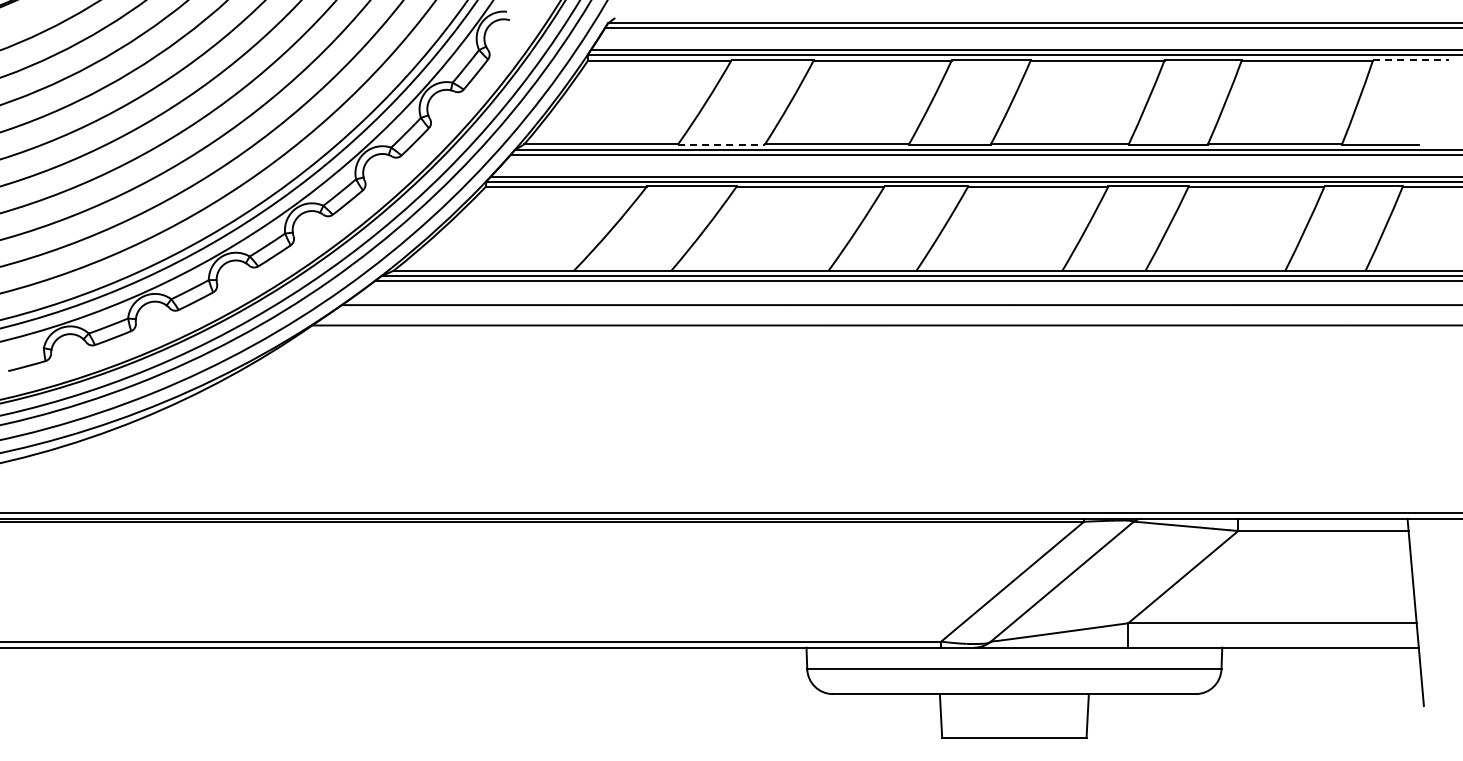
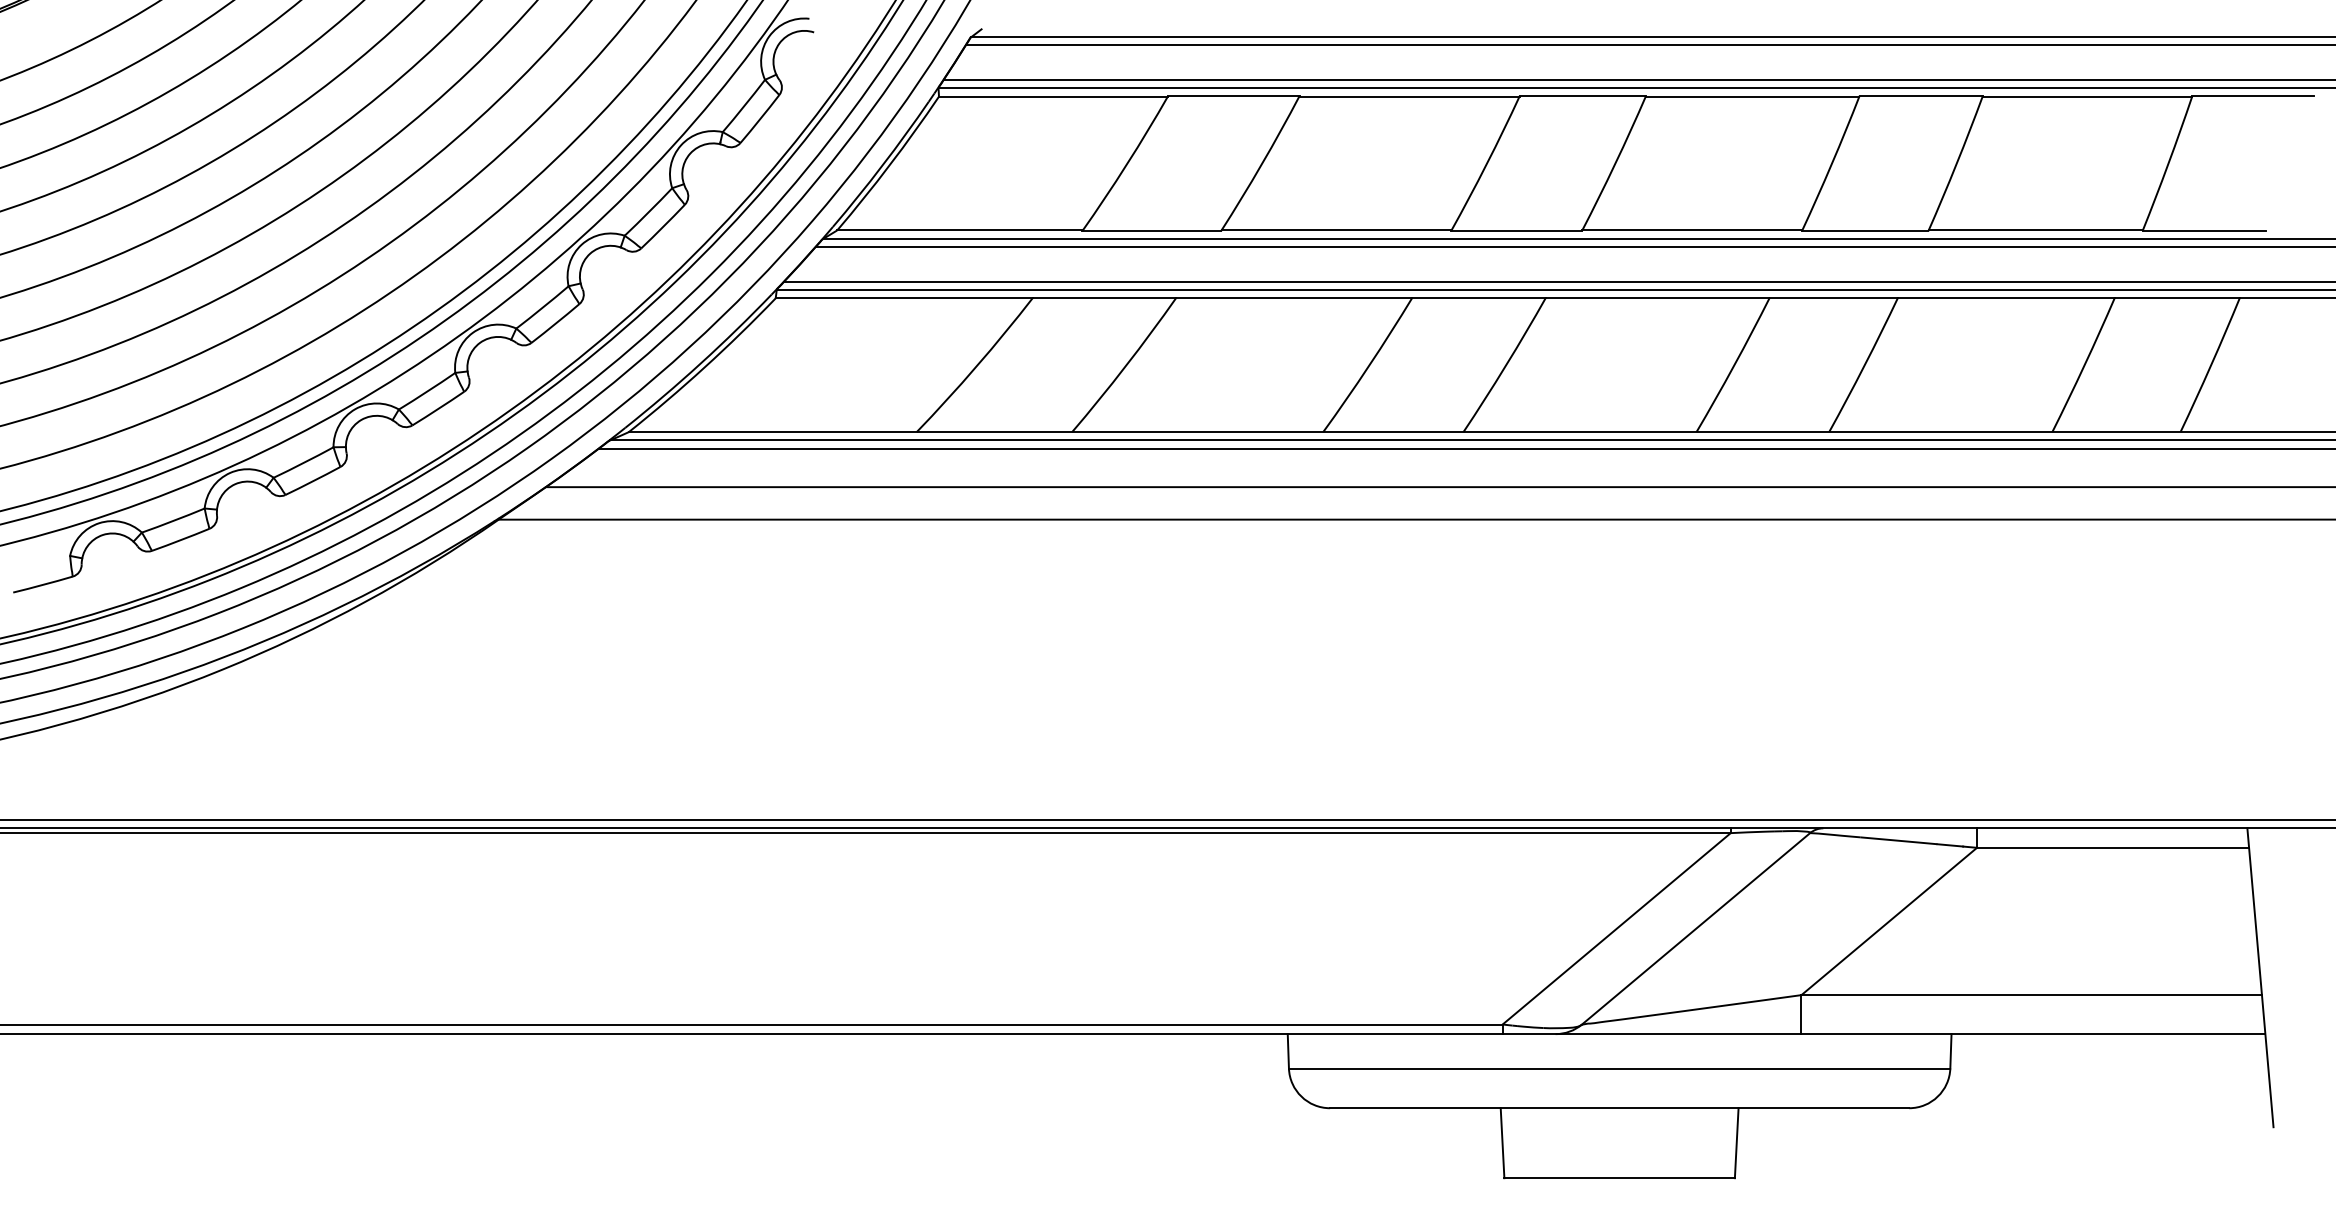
line: (1411, 60) -> (2253, 96), dashed -> solid
line: (721, 144) -> (1152, 230), dashed -> solid

